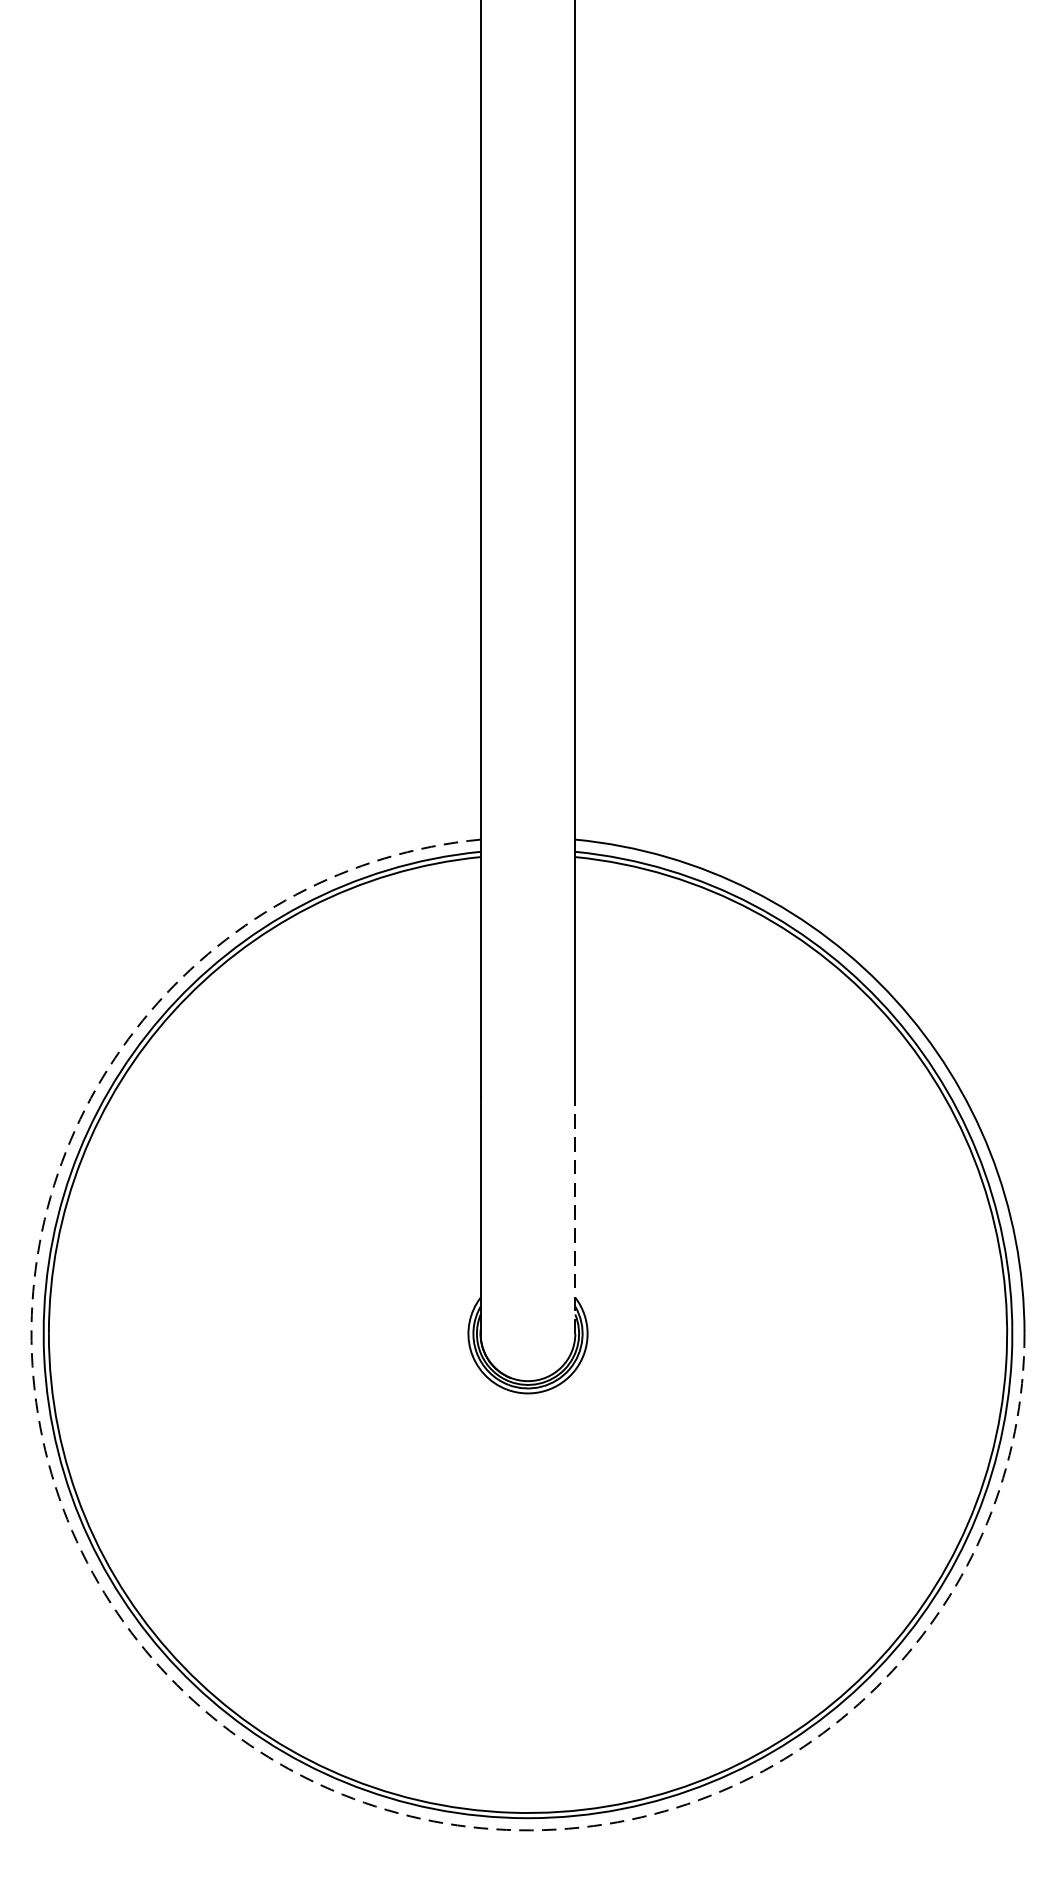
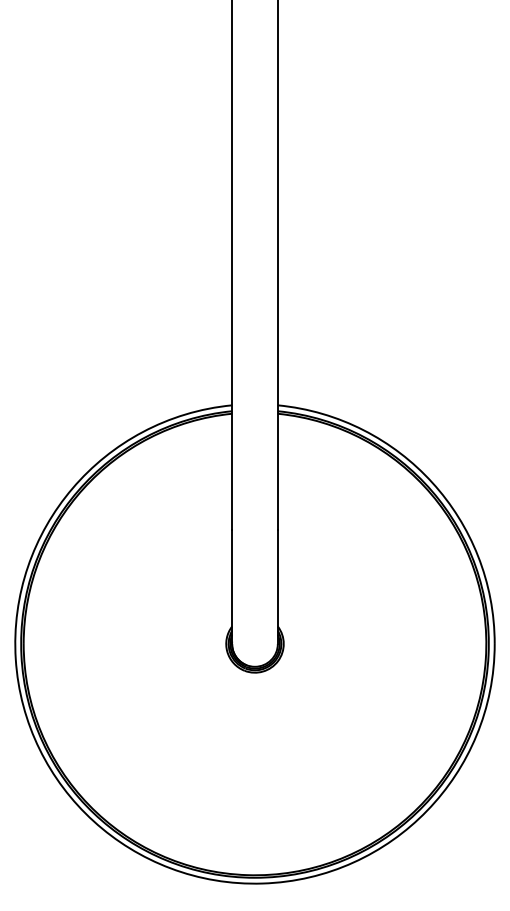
line: (574, 1216) -> (277, 587), dashed -> solid
arc: (193, 1701) -> (93, 821), dashed -> solid

